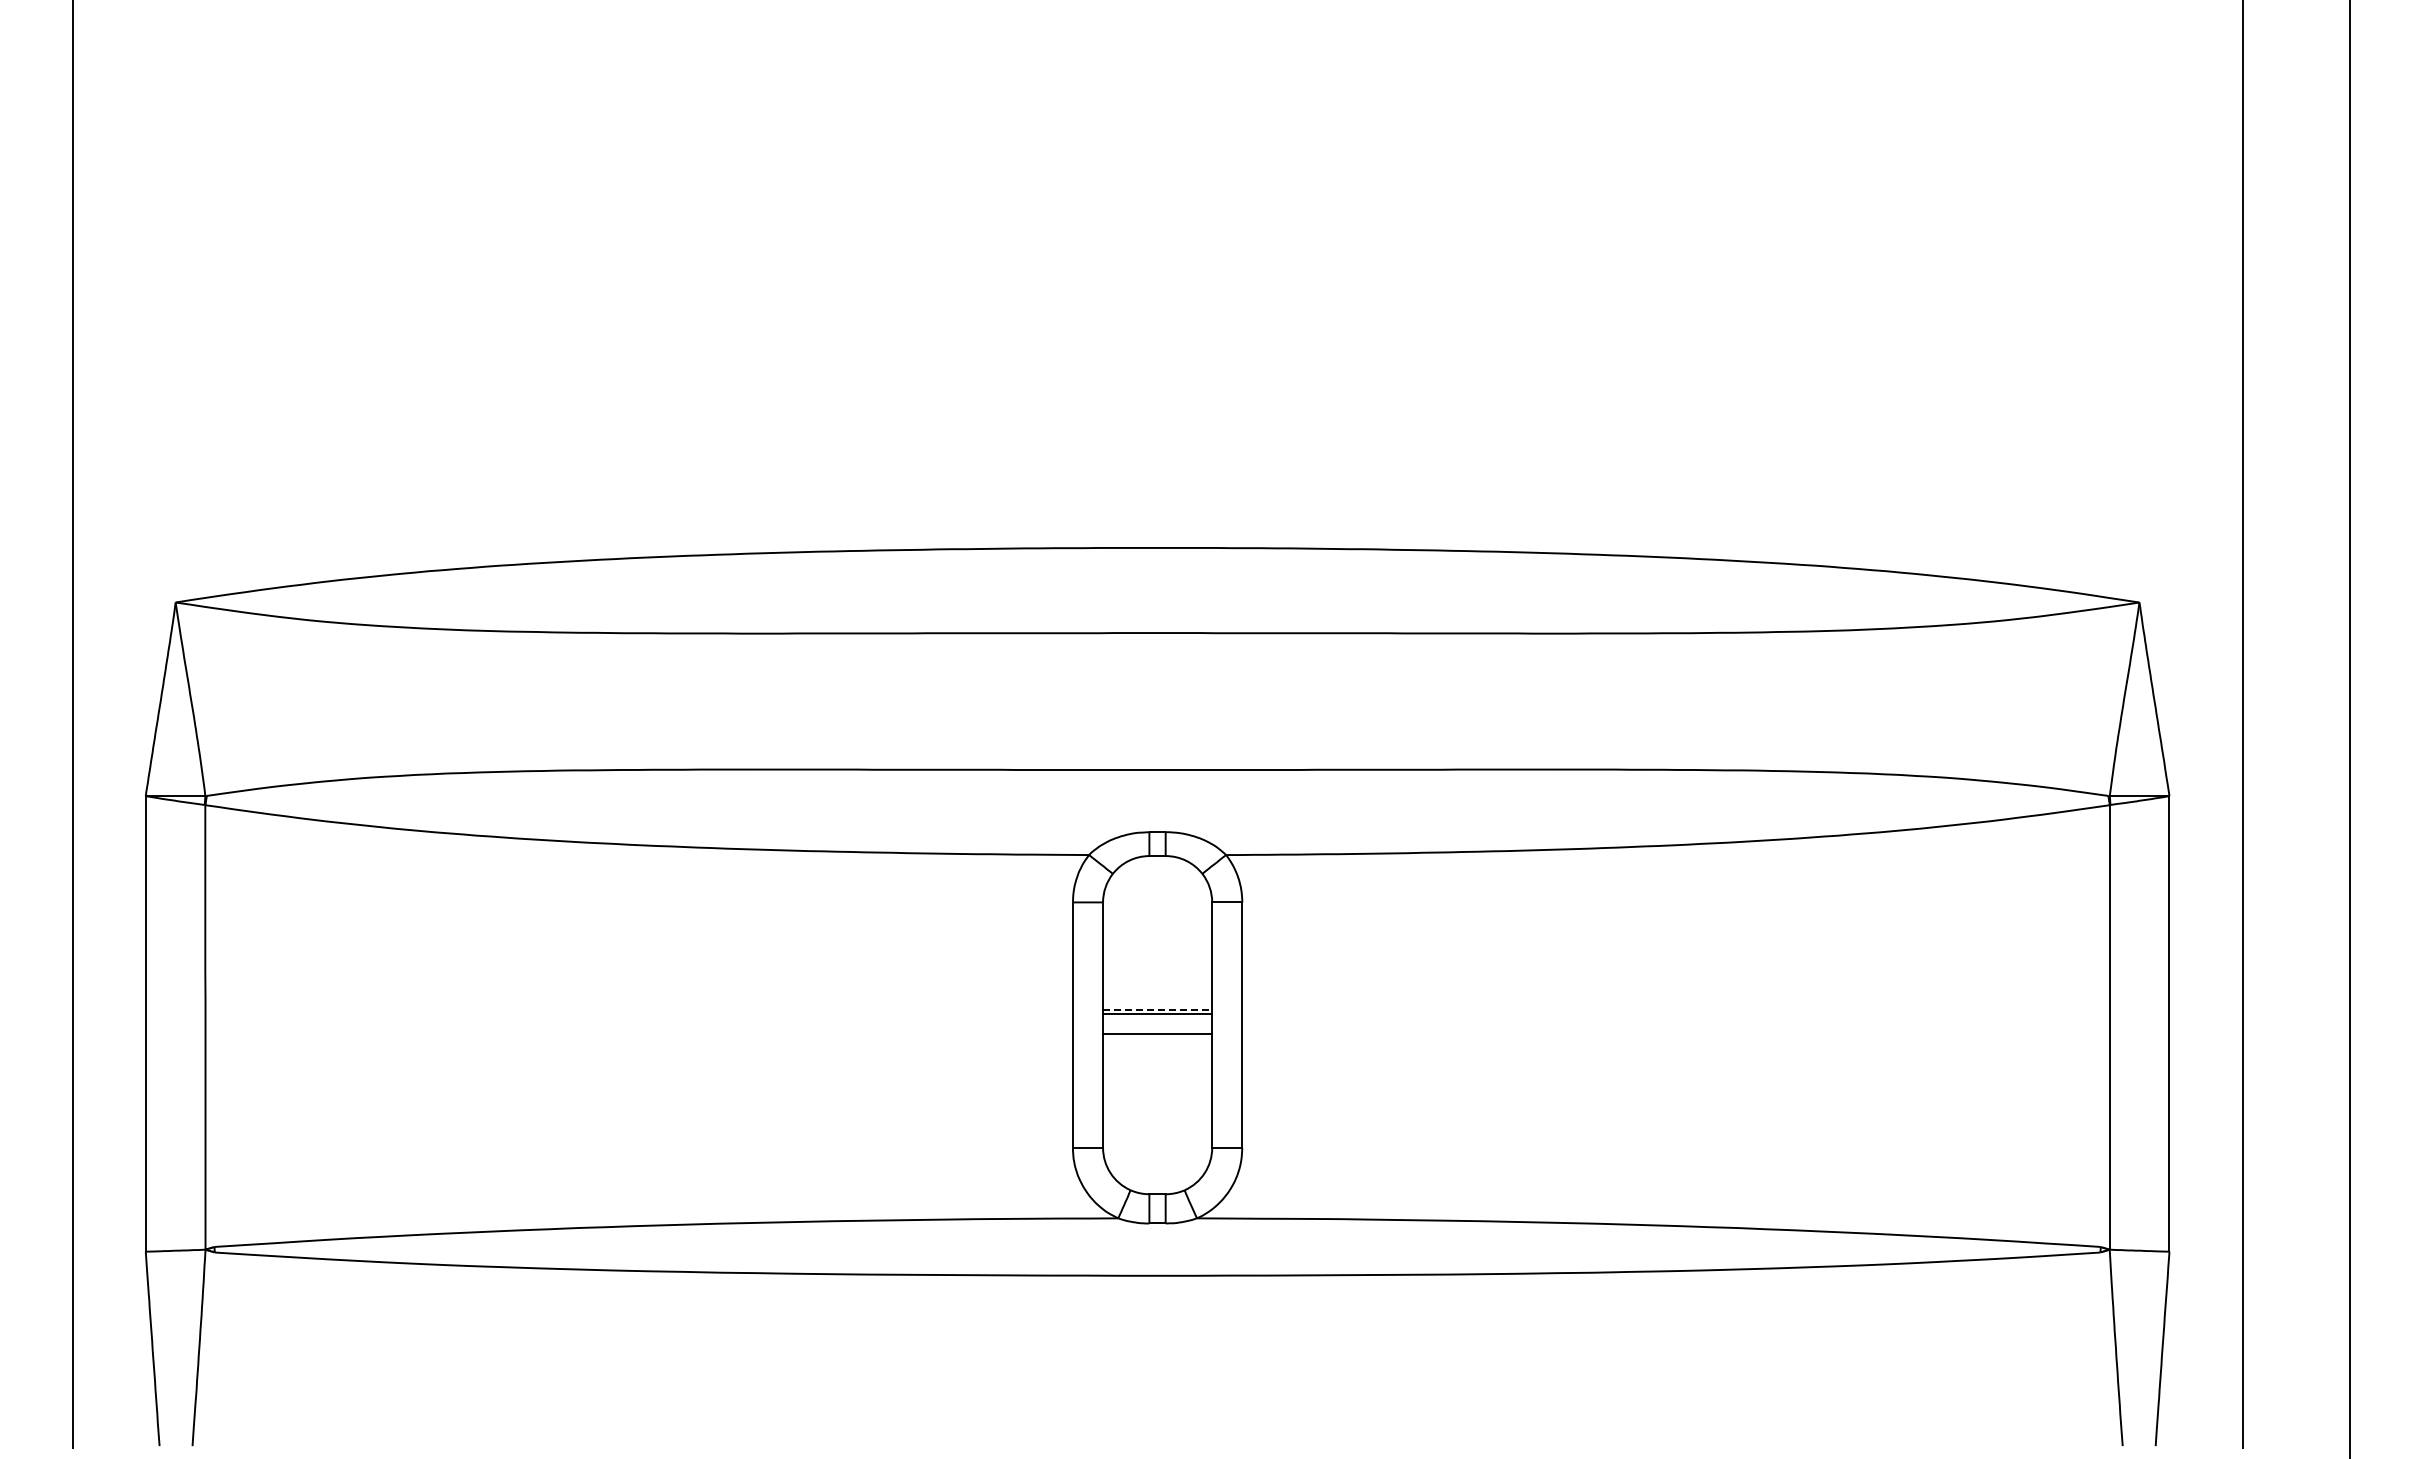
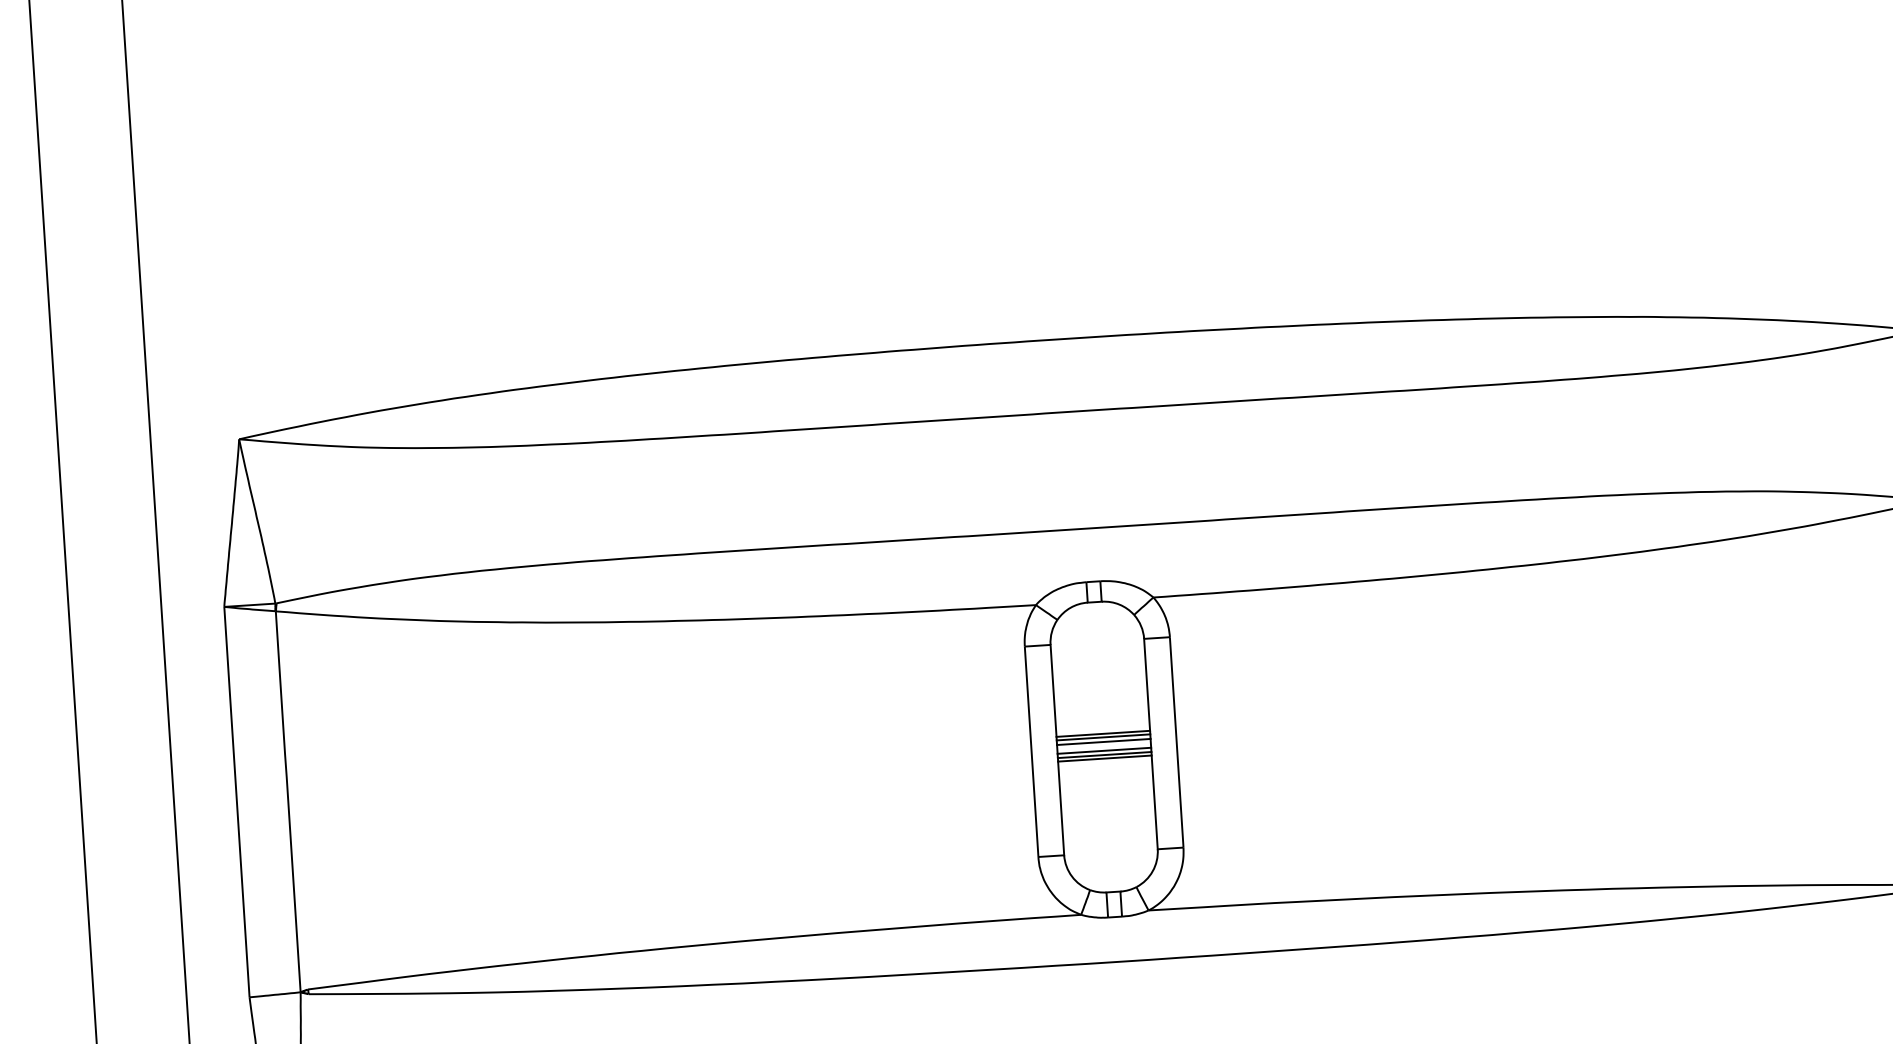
line: (1157, 1009) -> (1103, 733), dashed -> solid
line: (1157, 1019) -> (1103, 742), added
line: (1157, 1029) -> (1104, 750), added
line: (1157, 1038) -> (1104, 758), added

